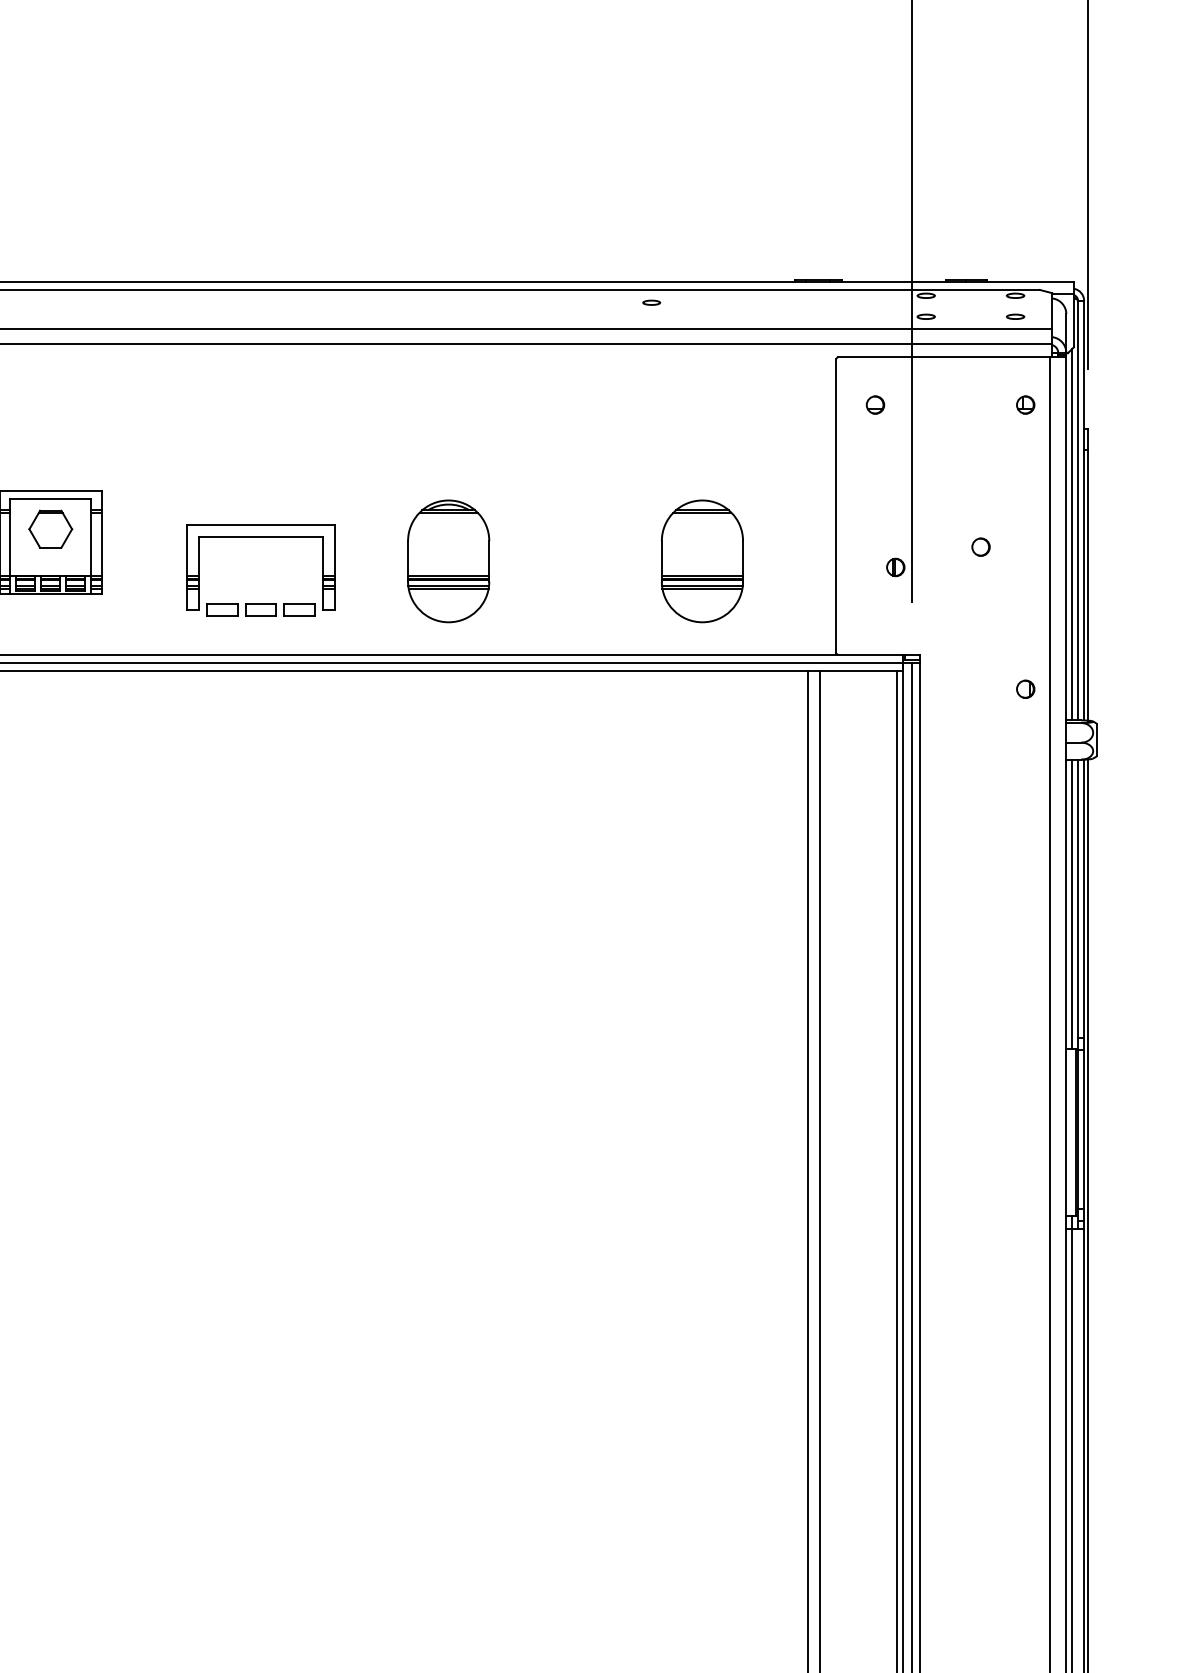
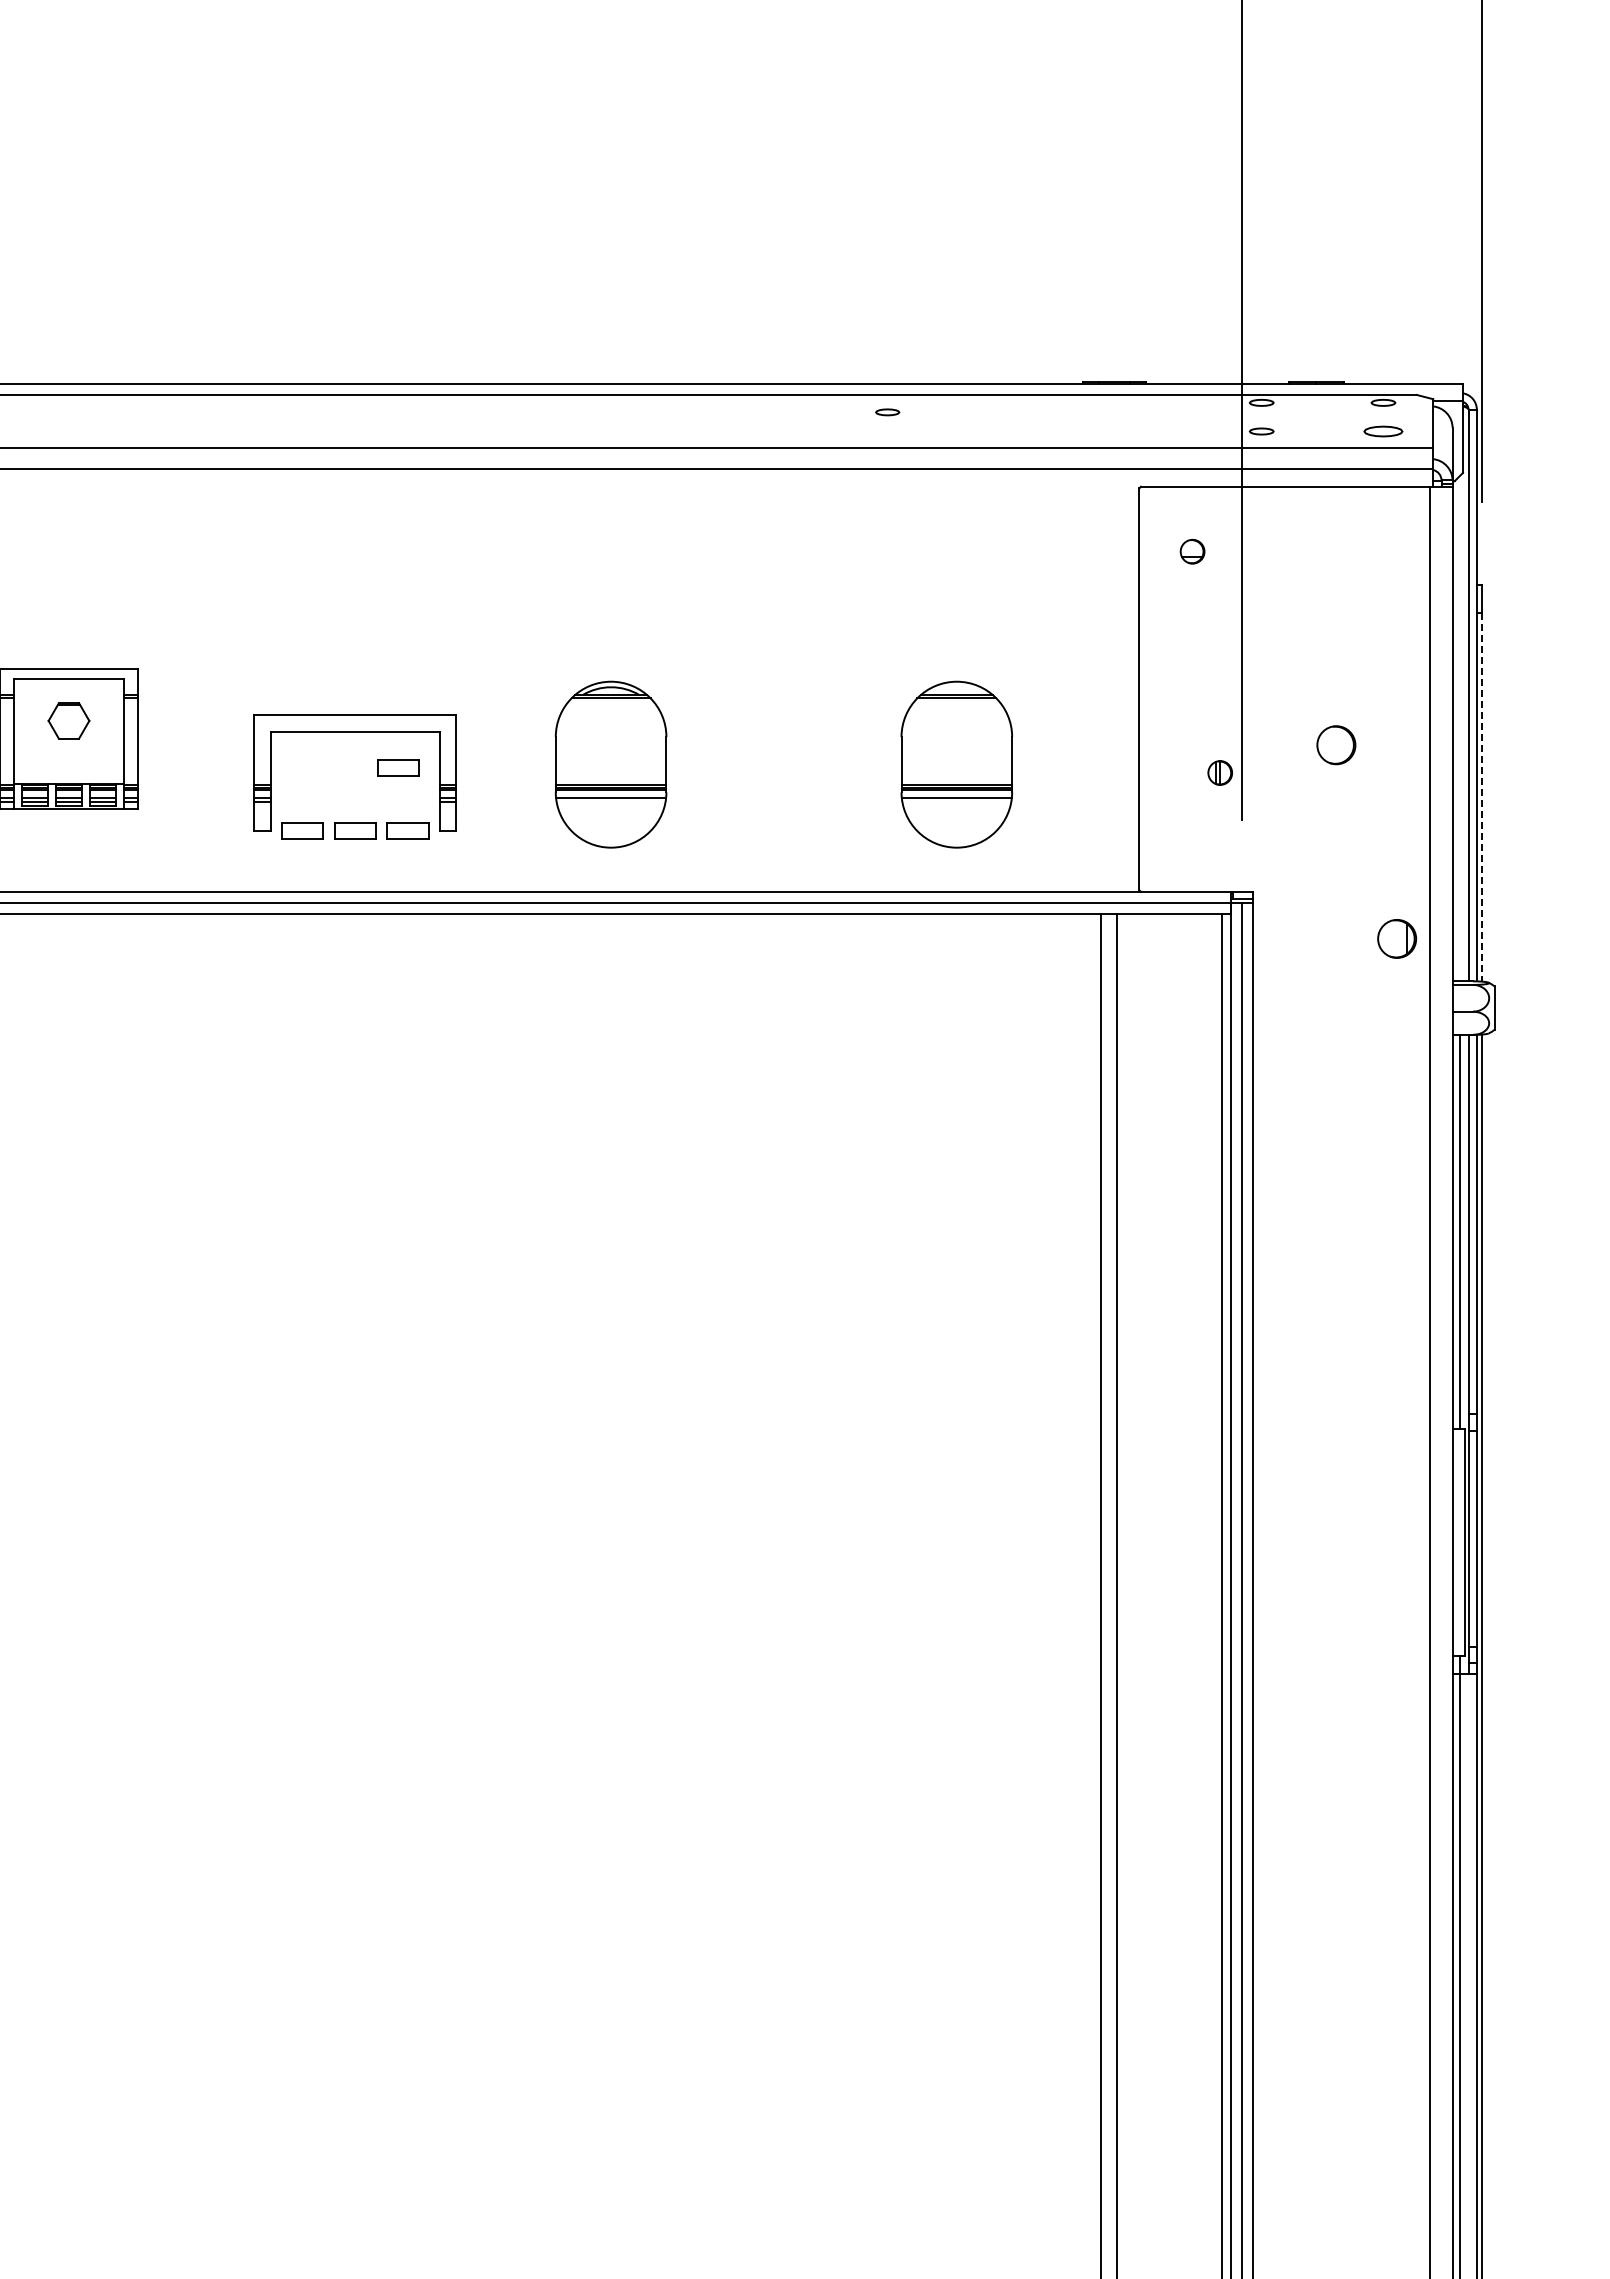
part: (1015, 316) -> (1383, 431), size x1.6
part: (1025, 404) -> (1397, 551), removed
part: (50, 528) -> (68, 720), size x0.7
line: (1072, 534) -> (1460, 728), removed
part: (981, 547) -> (1336, 745), size x1.6
part: (292, 563) -> (398, 767), added
line: (1088, 585) -> (1482, 797), solid -> dashed
line: (448, 588) -> (610, 801), removed
line: (702, 588) -> (956, 801), removed
part: (1025, 688) -> (1397, 938), size x1.6

